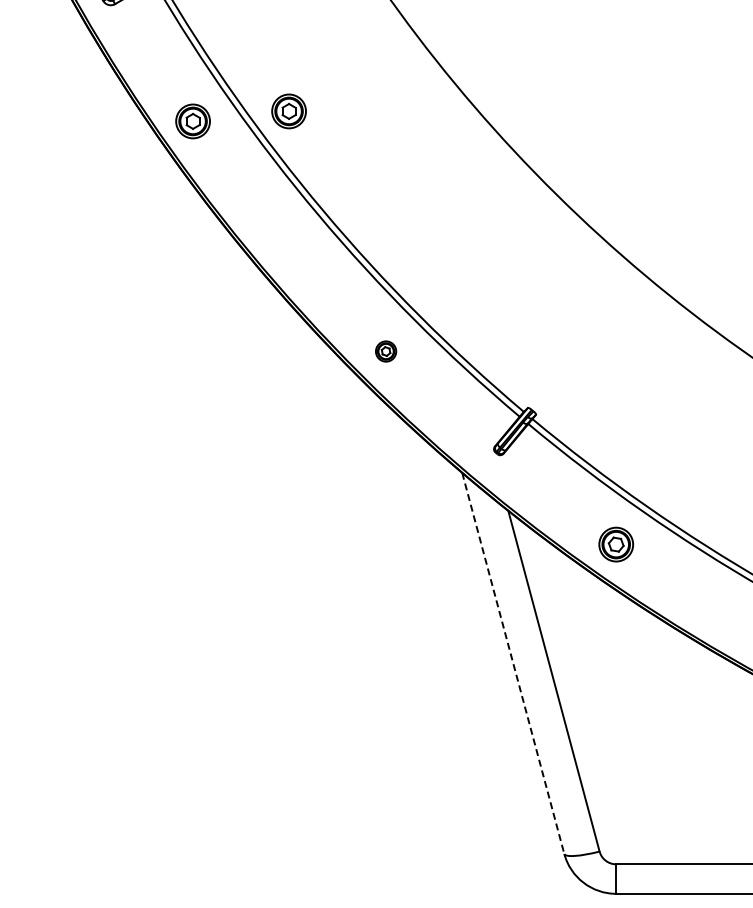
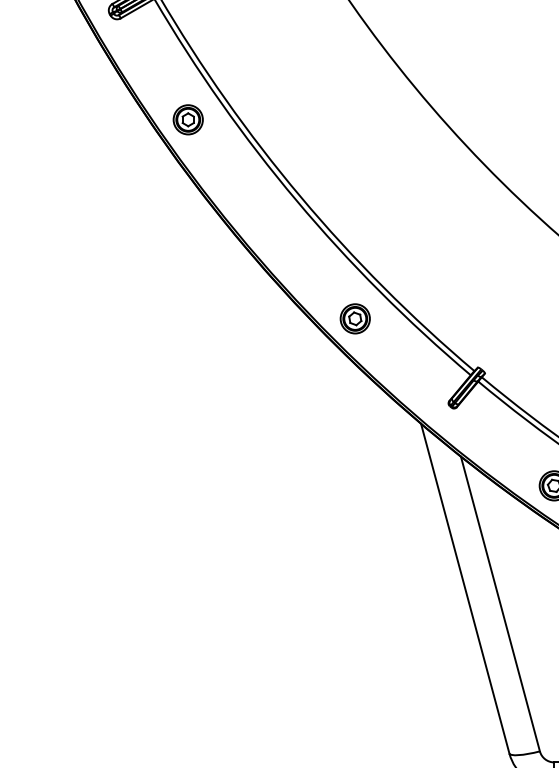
part: (288, 111) -> (270, 111), removed
part: (385, 351) -> (354, 318), size x1.67
line: (513, 663) -> (465, 588), dashed -> solid

